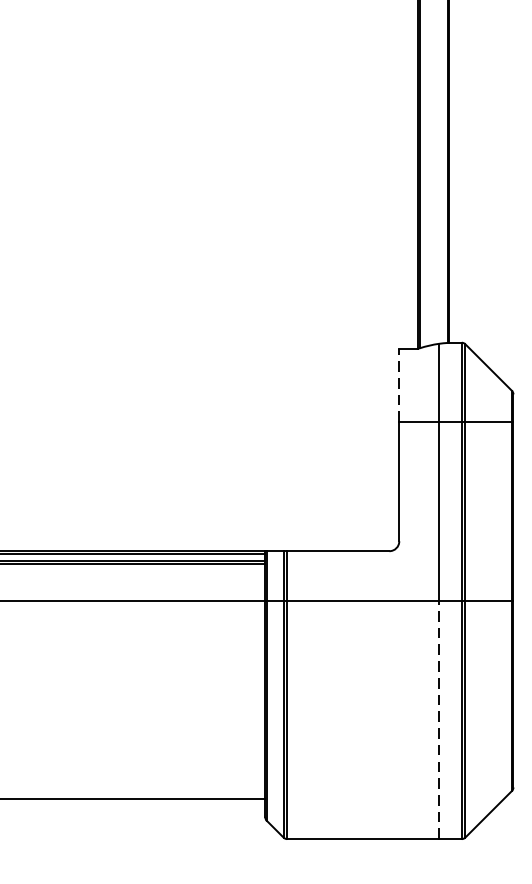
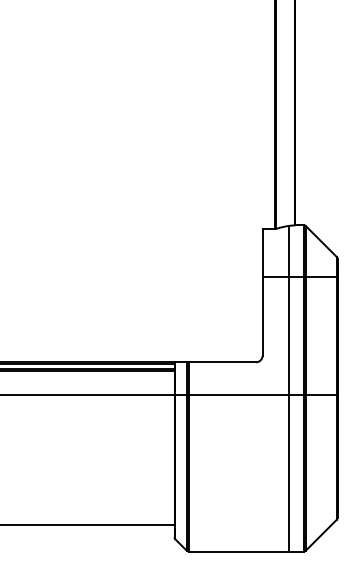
line: (399, 384) -> (262, 252), dashed -> solid
line: (438, 718) -> (288, 472), dashed -> solid

